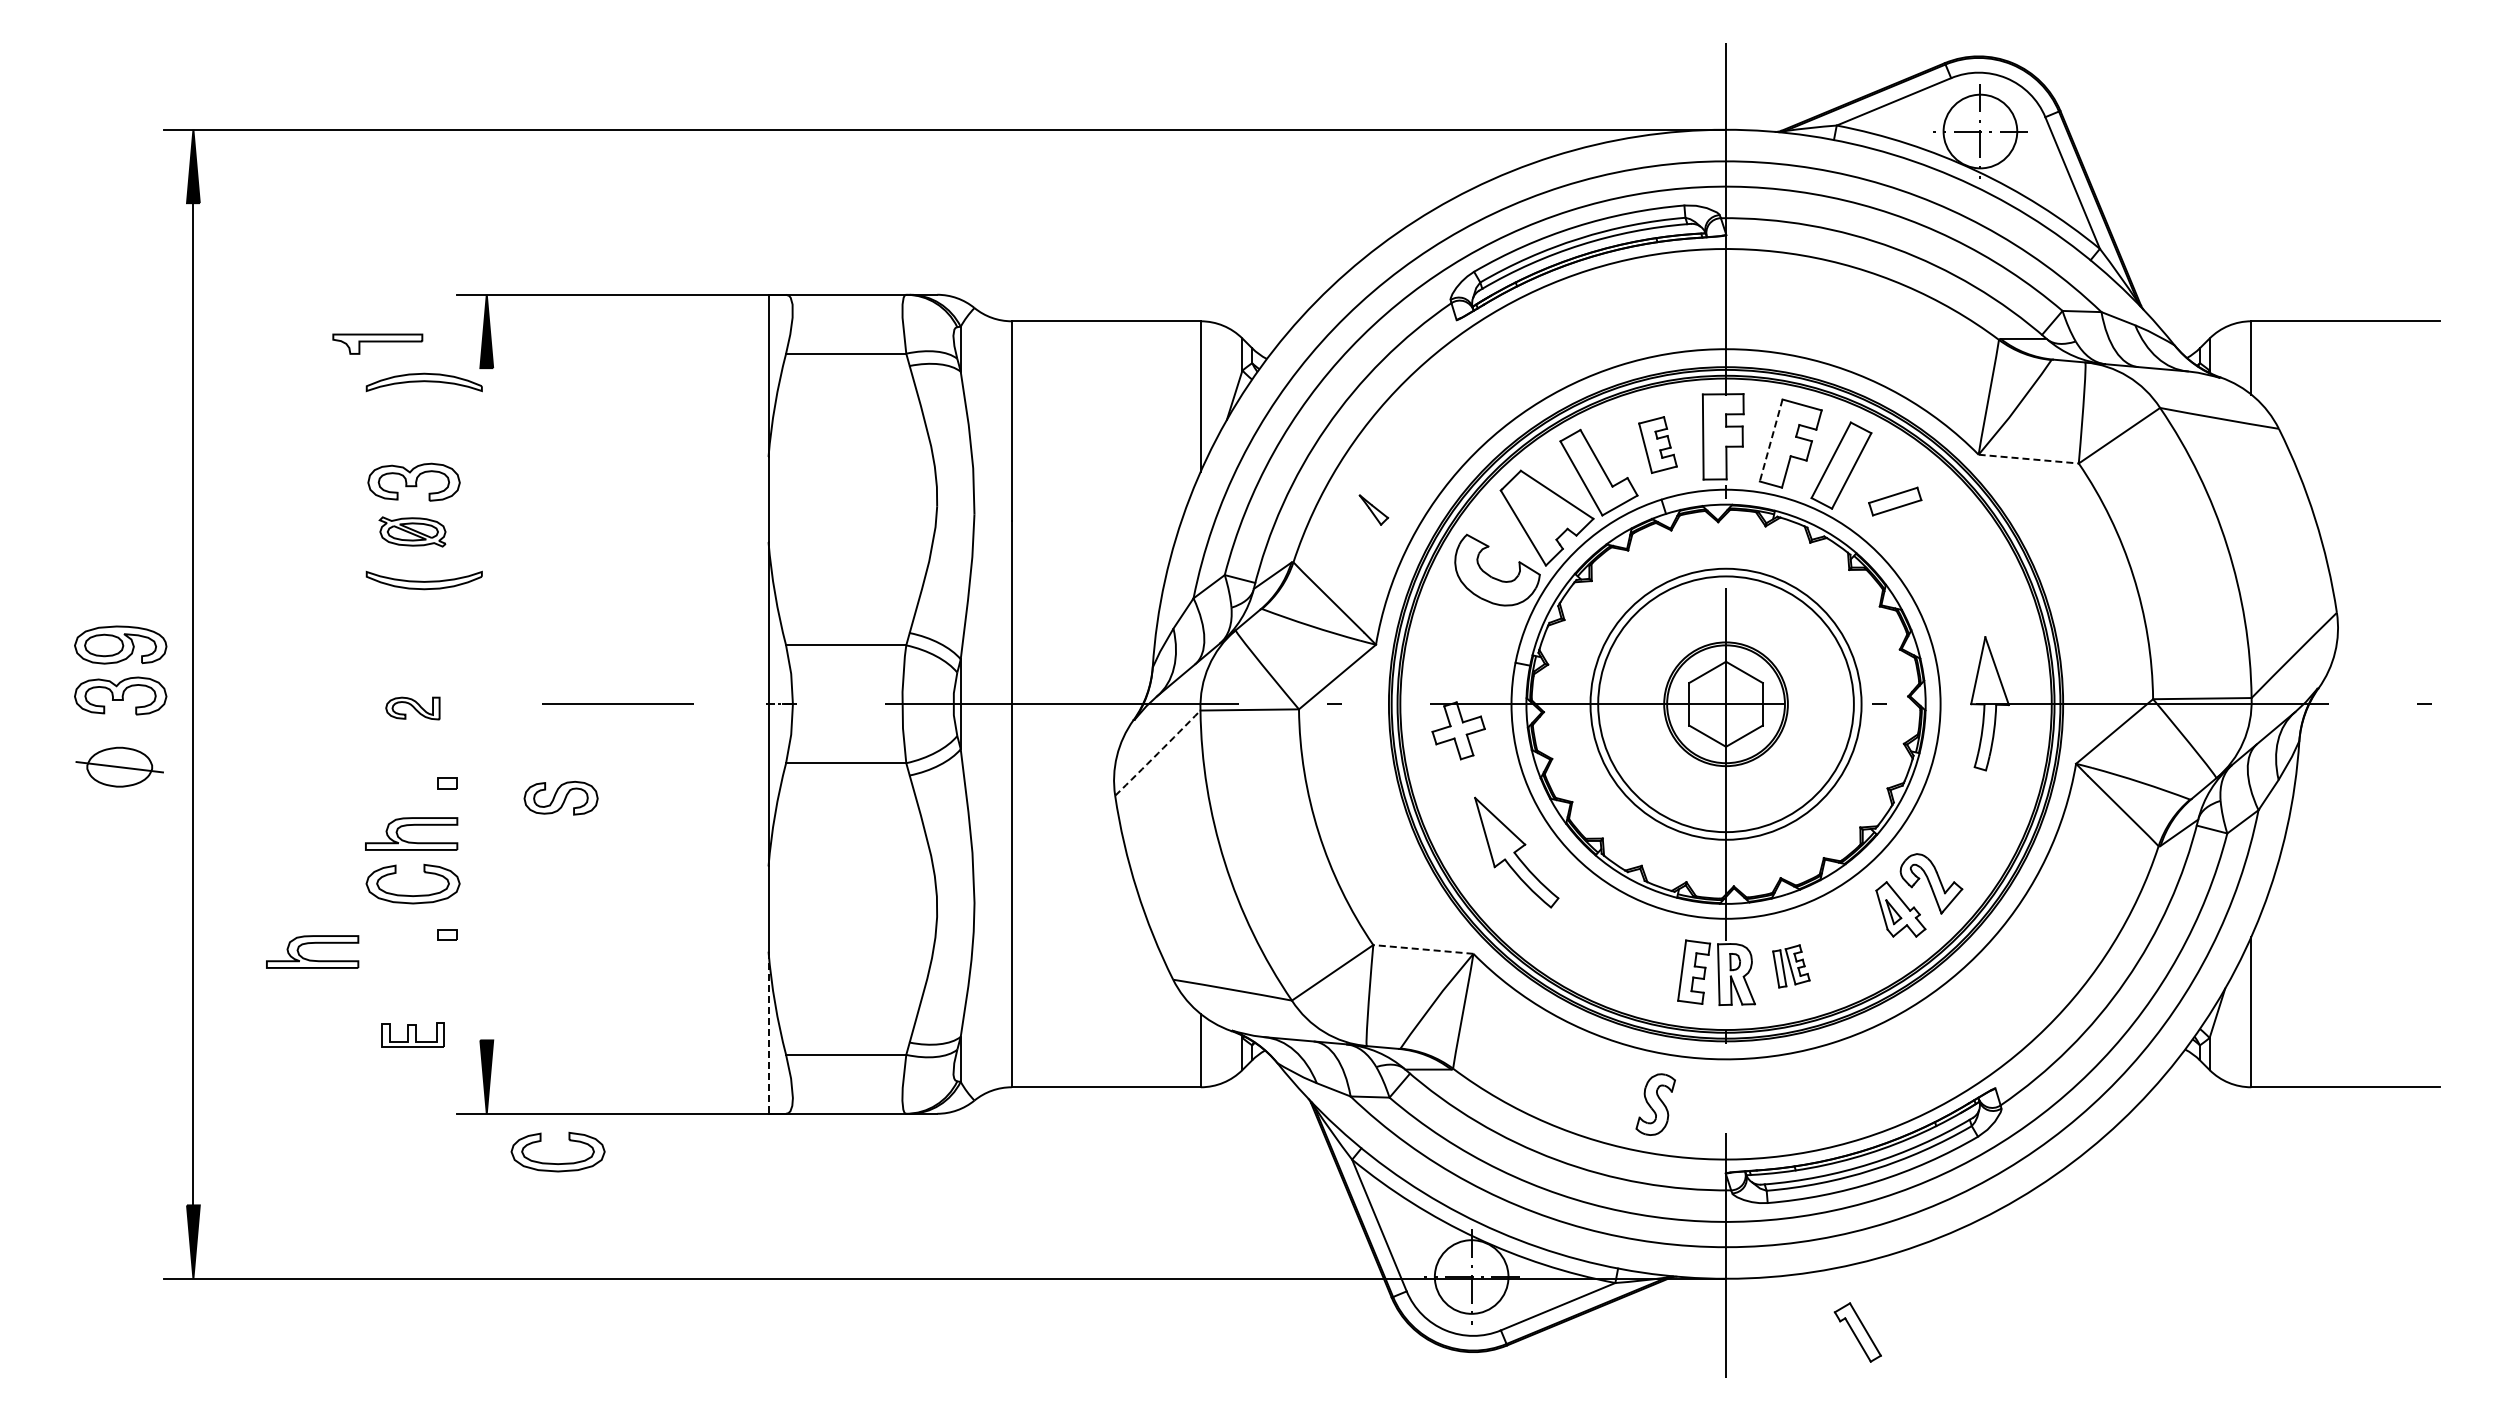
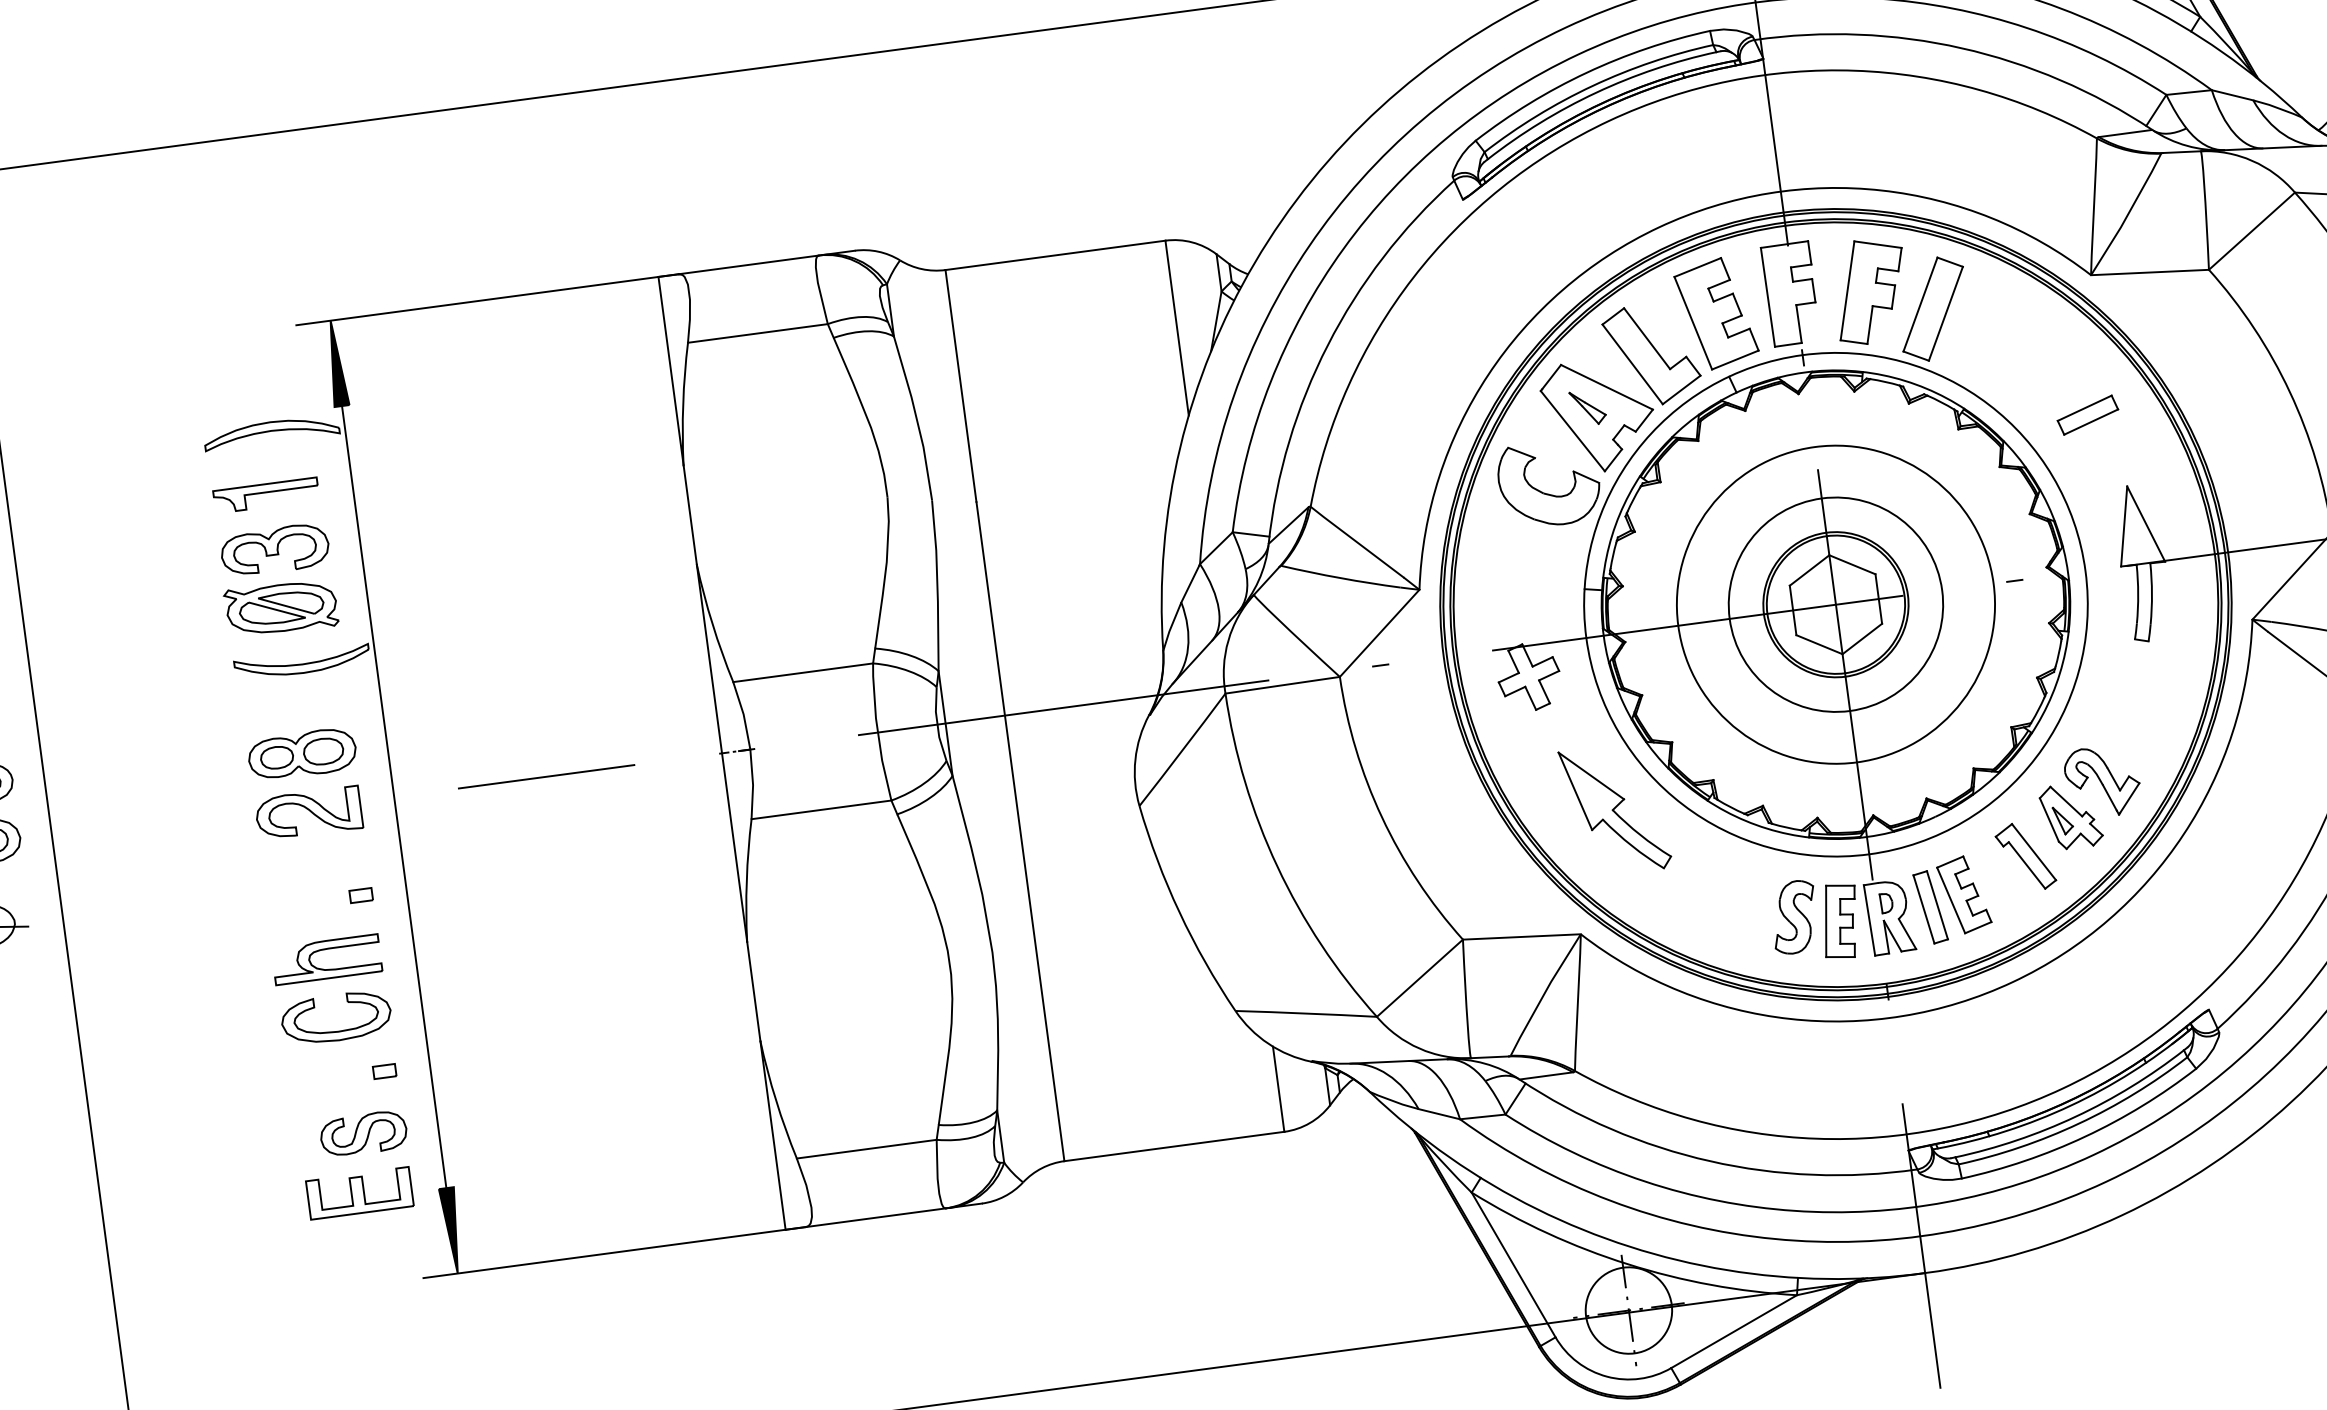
part: (377, 343) -> (265, 494), moved
line: (1771, 440) -> (1847, 290), dashed -> solid
part: (1657, 444) -> (1715, 313), size x1.67
line: (2029, 459) -> (2150, 272), dashed -> solid
part: (1895, 501) -> (2088, 415), moved
part: (1373, 509) -> (1587, 407), moved
part: (412, 531) -> (280, 607), size x1.43
part: (413, 657) -> (301, 754), added
circle: (1725, 703) -> (1835, 603), size x0.71
line: (486, 704) -> (393, 797), added
part: (412, 708) -> (308, 813), size x1.67
arc: (1158, 753) -> (1183, 750), dashed -> solid
part: (560, 798) -> (363, 1134), moved
part: (312, 943) -> (228, 1102), removed
line: (1422, 949) -> (1520, 937), dashed -> solid
part: (1791, 966) -> (1952, 899), size x1.67
line: (768, 1033) -> (773, 1136), dashed -> solid
part: (412, 1034) -> (359, 1192), size x1.43
part: (1655, 1104) -> (1794, 917), moved
part: (557, 1163) -> (547, 1320), removed
part: (1857, 1332) -> (2025, 856), moved

